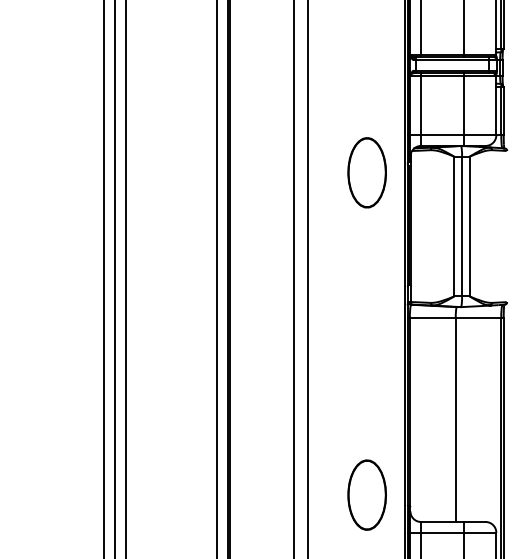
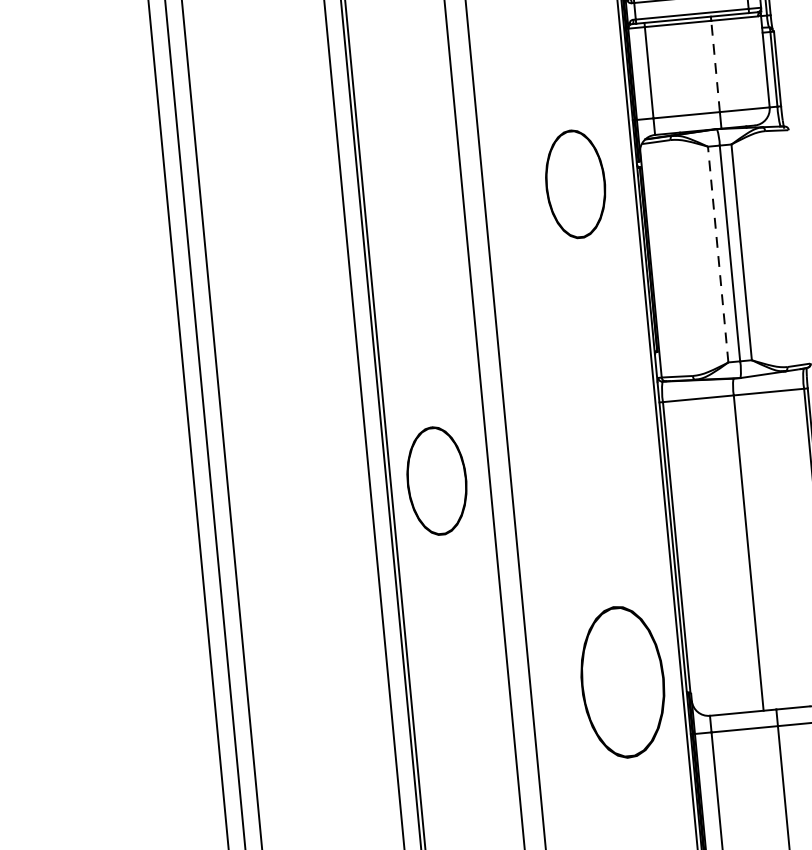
line: (464, 105) -> (716, 66), solid -> dashed
line: (454, 226) -> (718, 254), solid -> dashed
part: (259, 354) -> (435, 480), added
part: (366, 494) -> (621, 681), size x1.4

